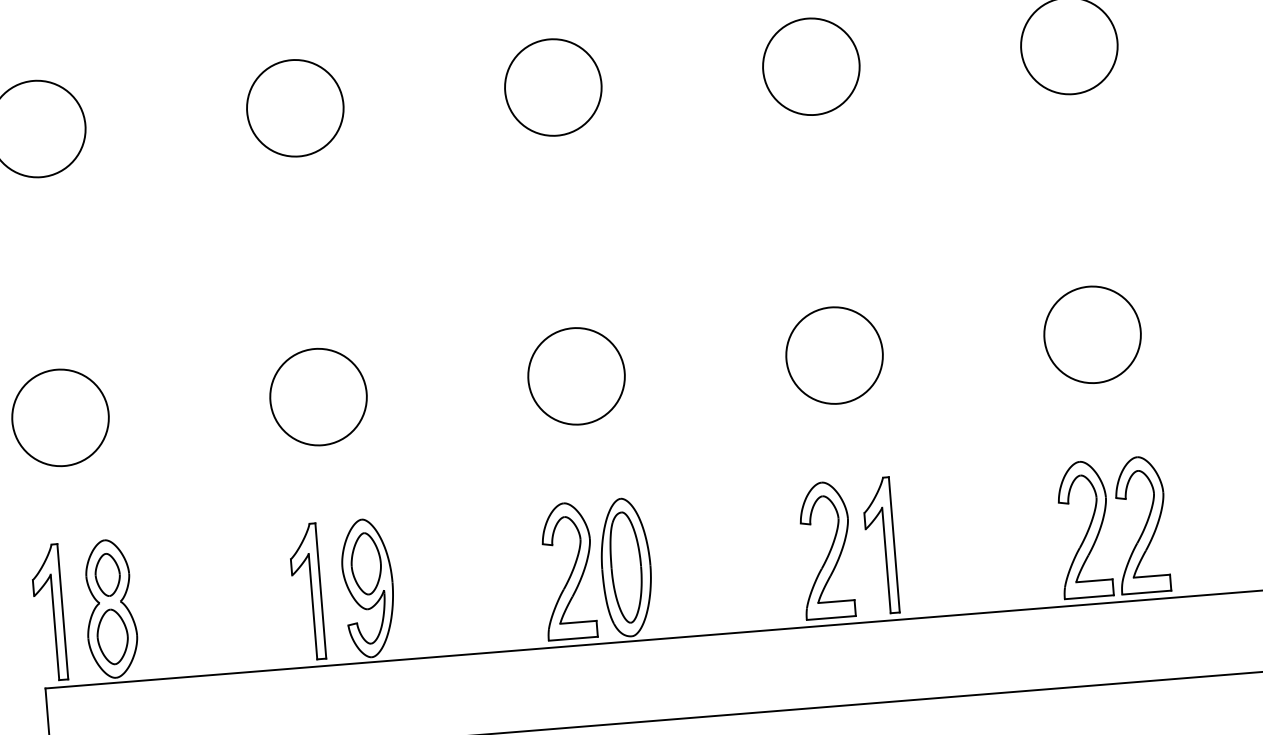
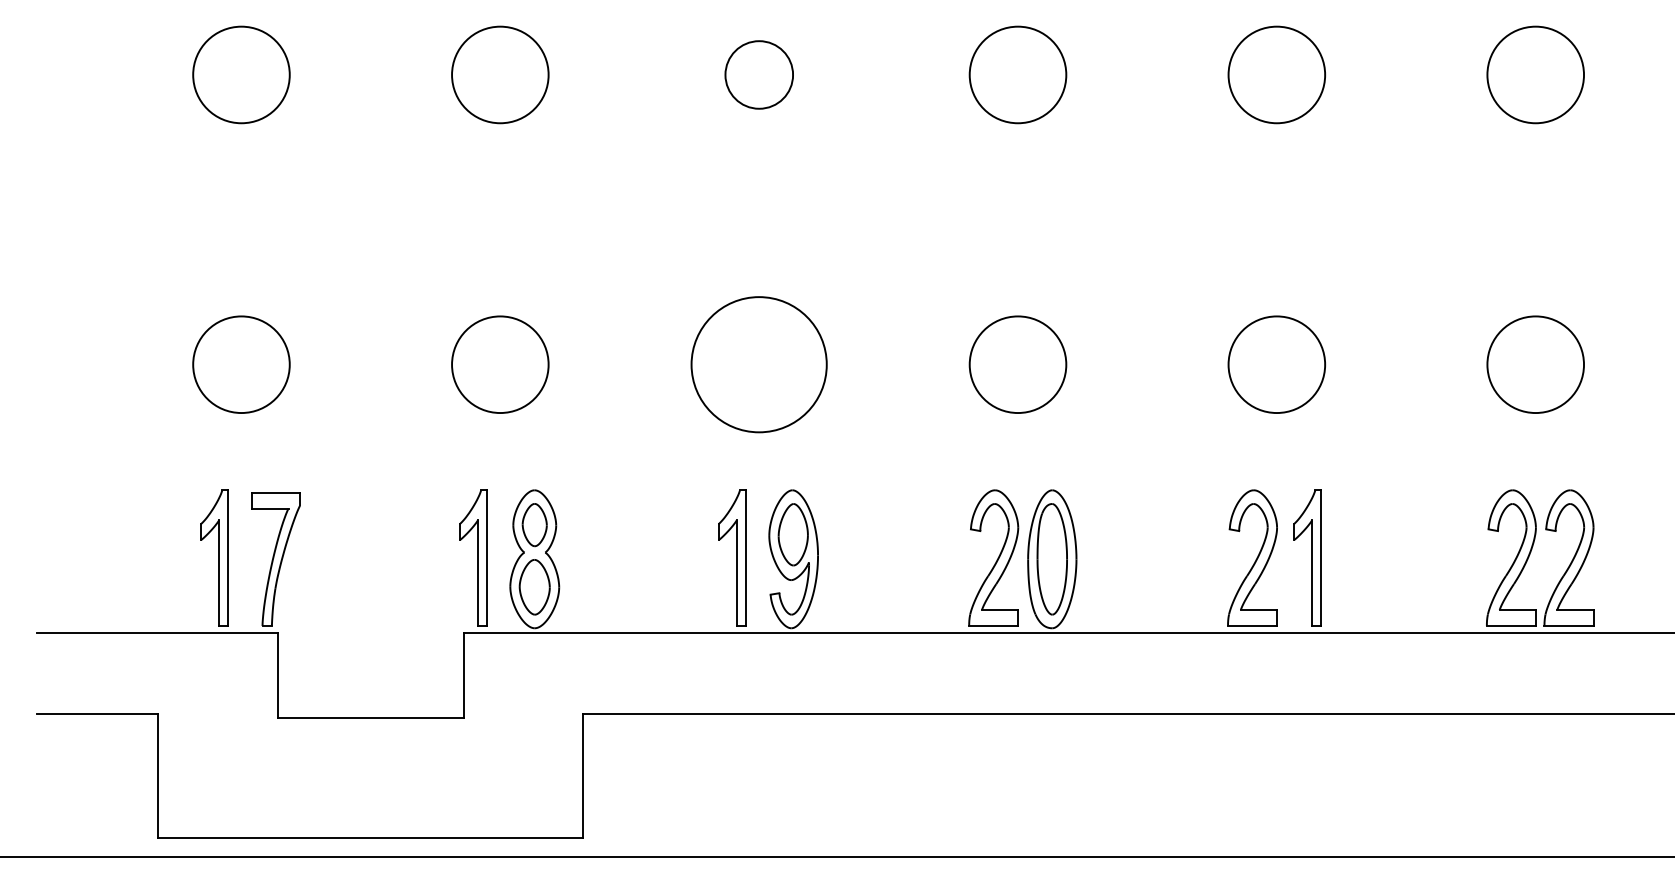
circle: (295, 107) -> (759, 74), size x0.7
circle: (317, 396) -> (758, 364), size x1.4

